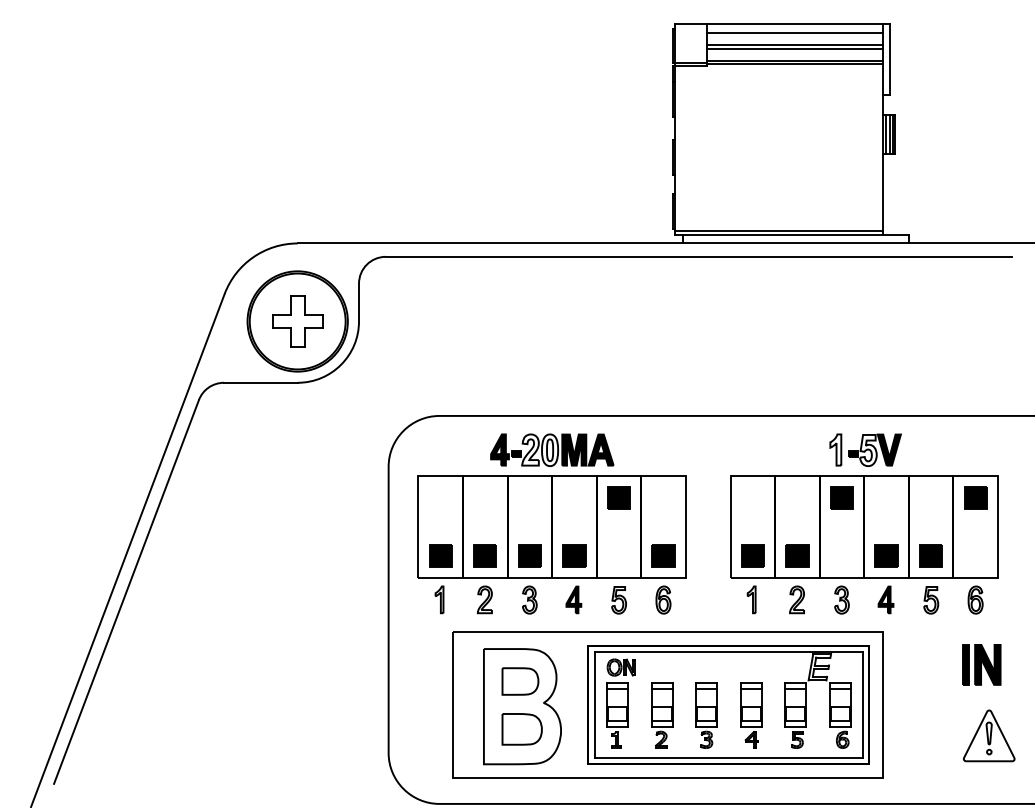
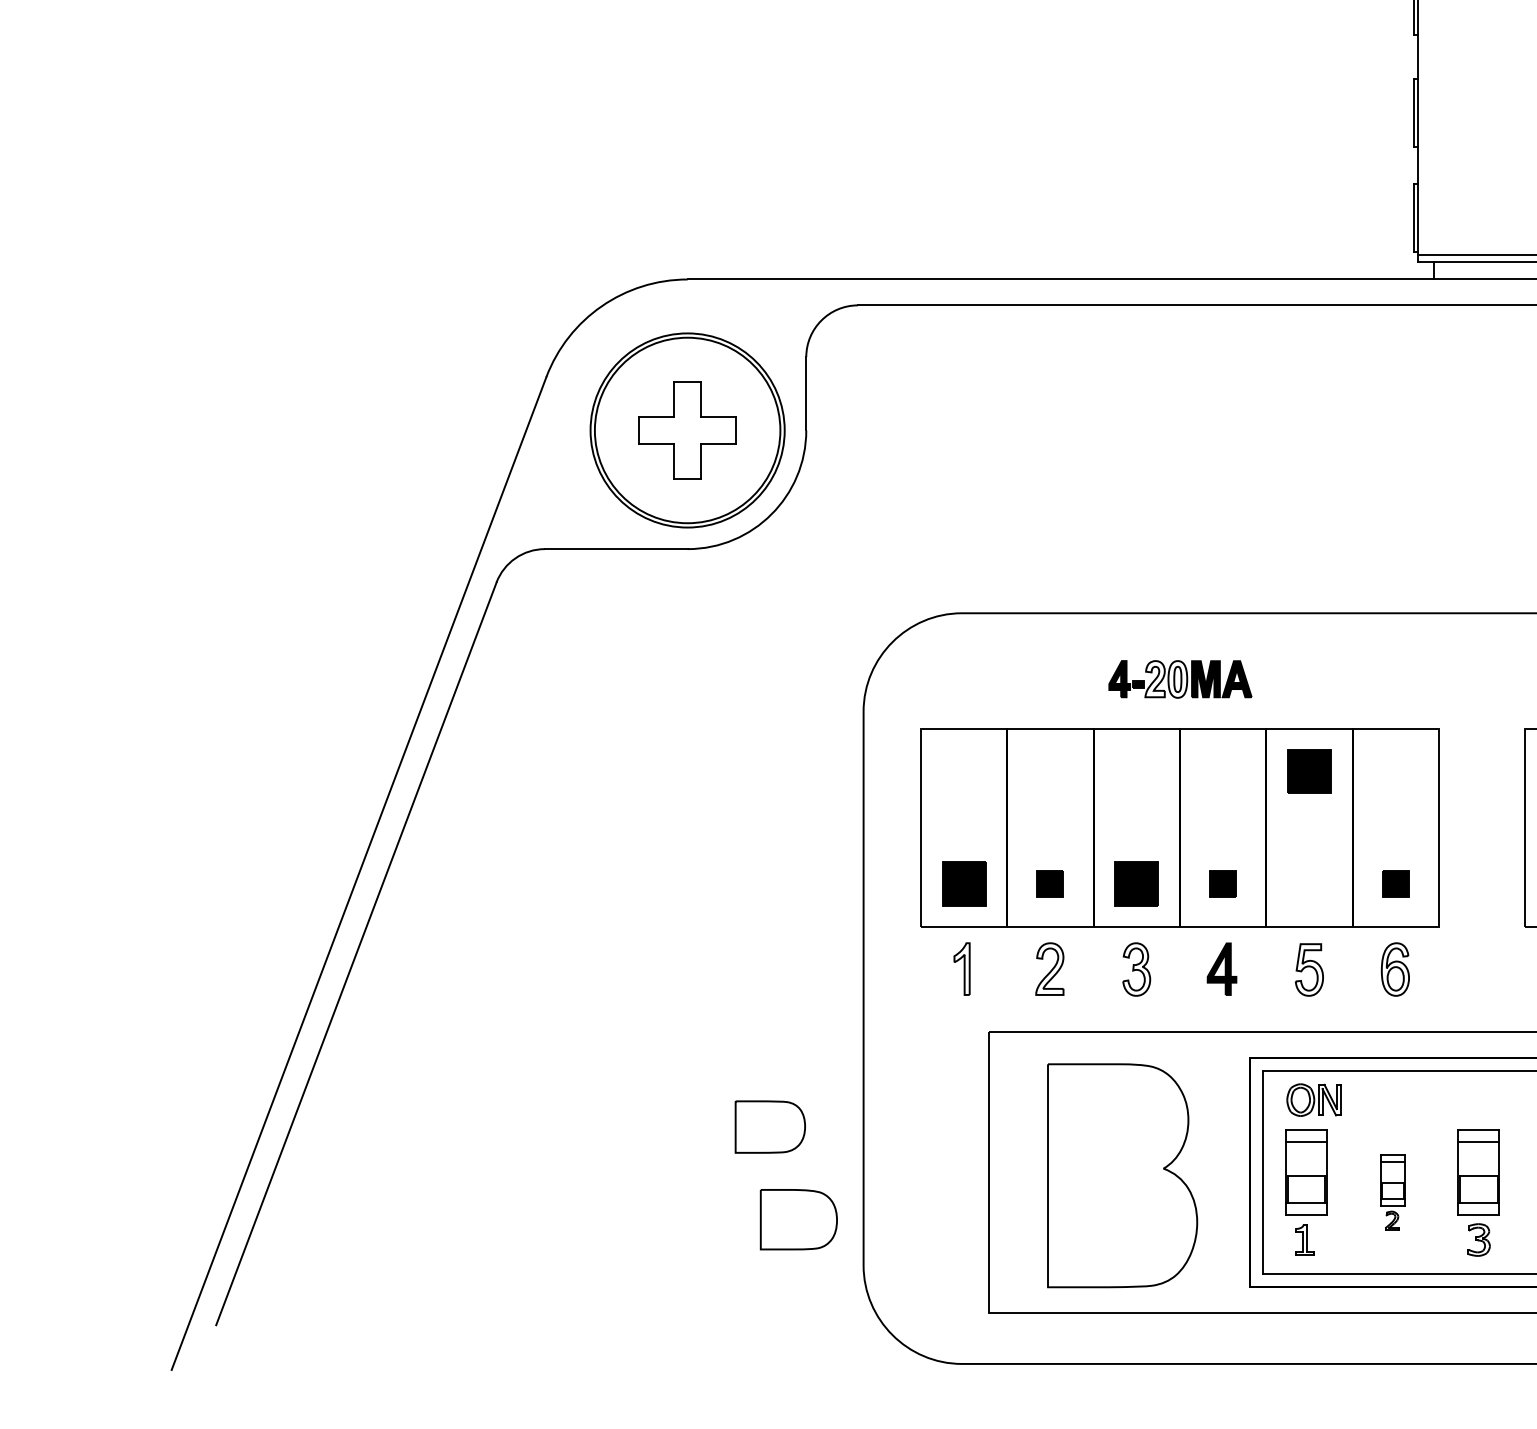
part: (552, 449) -> (1180, 678), size x0.6
part: (484, 555) -> (1049, 883), size x0.6
part: (574, 555) -> (1223, 883), size x0.6
part: (663, 555) -> (1395, 883), size x0.6
part: (520, 681) -> (770, 1127), moved
part: (662, 715) -> (1393, 1192), size x0.6
part: (521, 729) -> (797, 1219), moved

